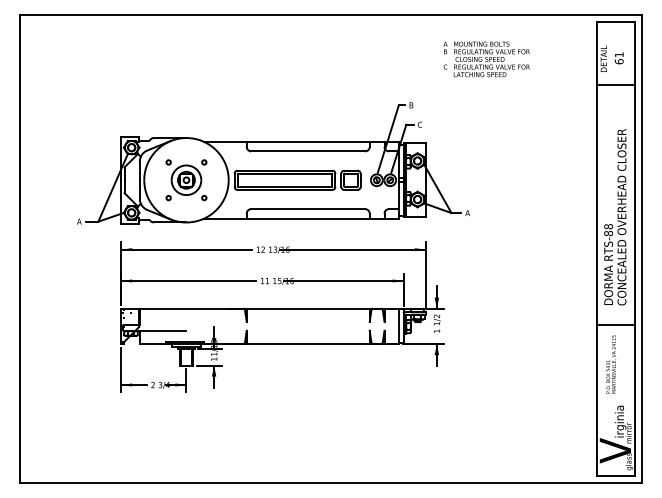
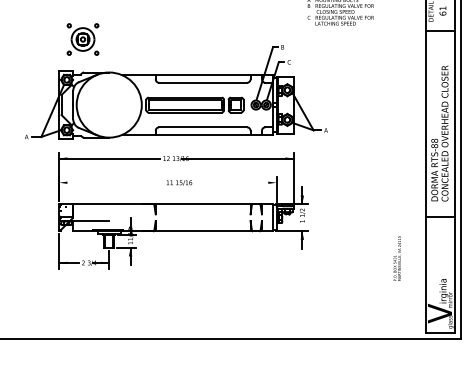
part: (186, 180) -> (83, 39), moved
line: (188, 281) -> (110, 183), removed
line: (343, 281) -> (230, 183), removed
text: (611, 364) -> (397, 258), moved

